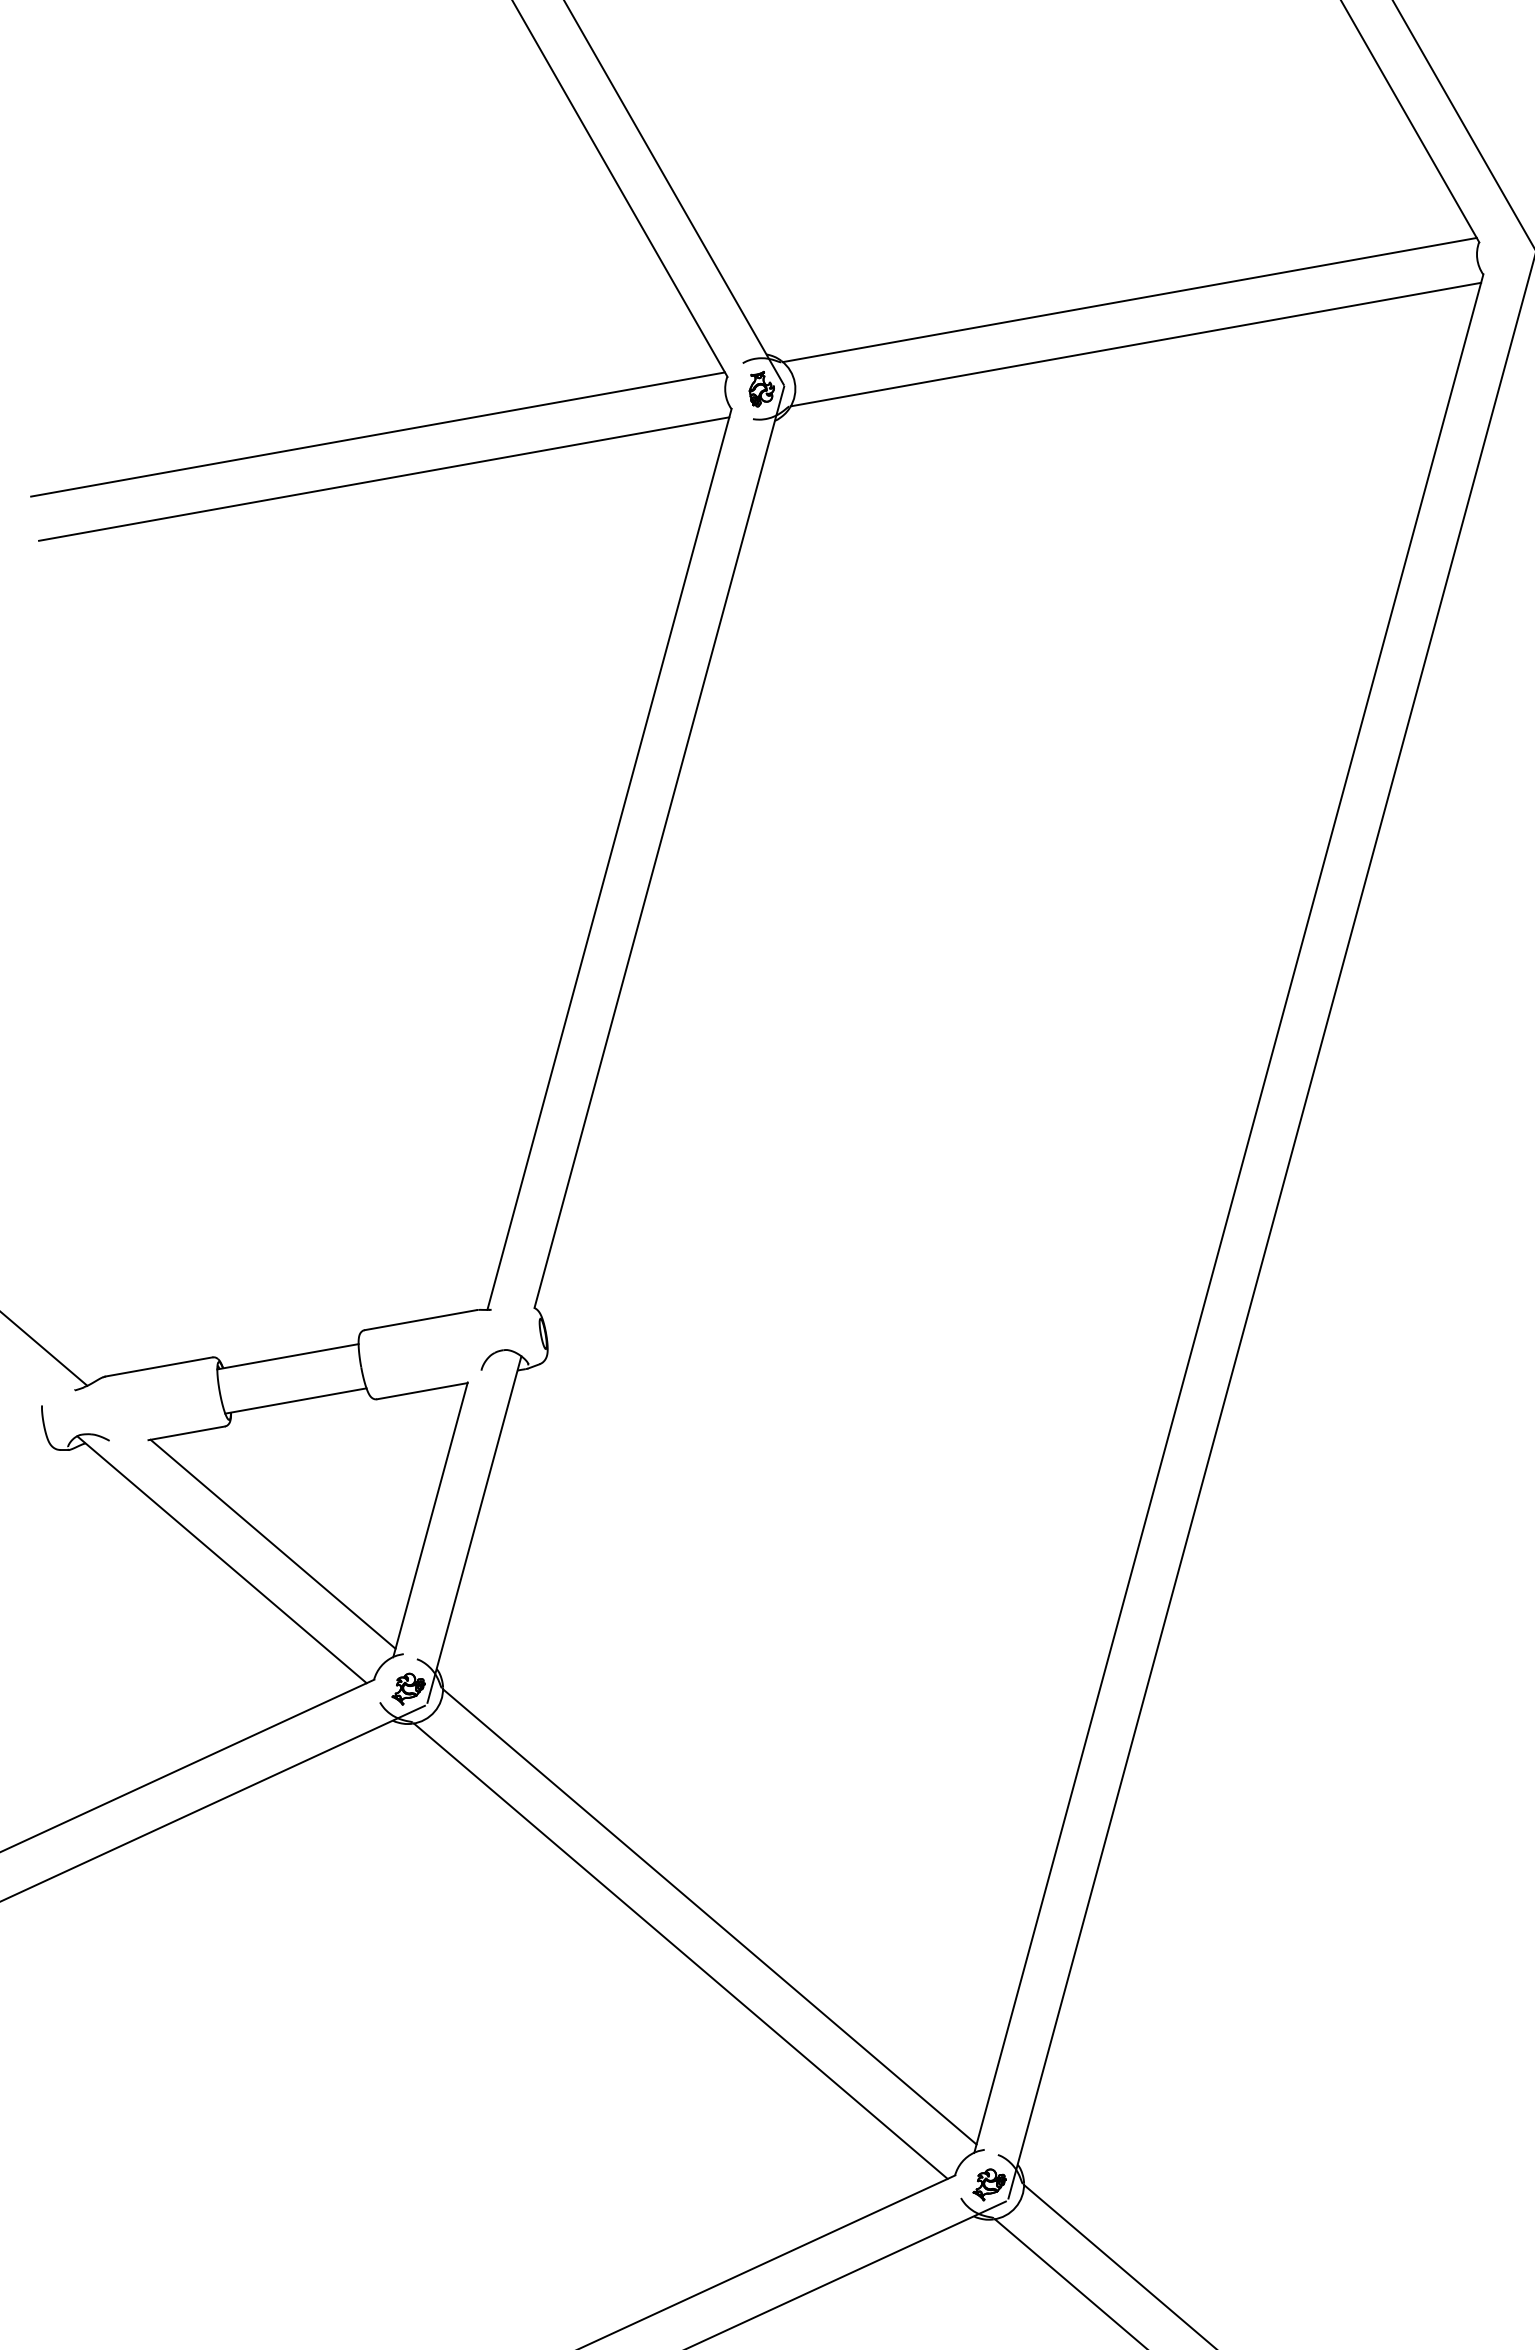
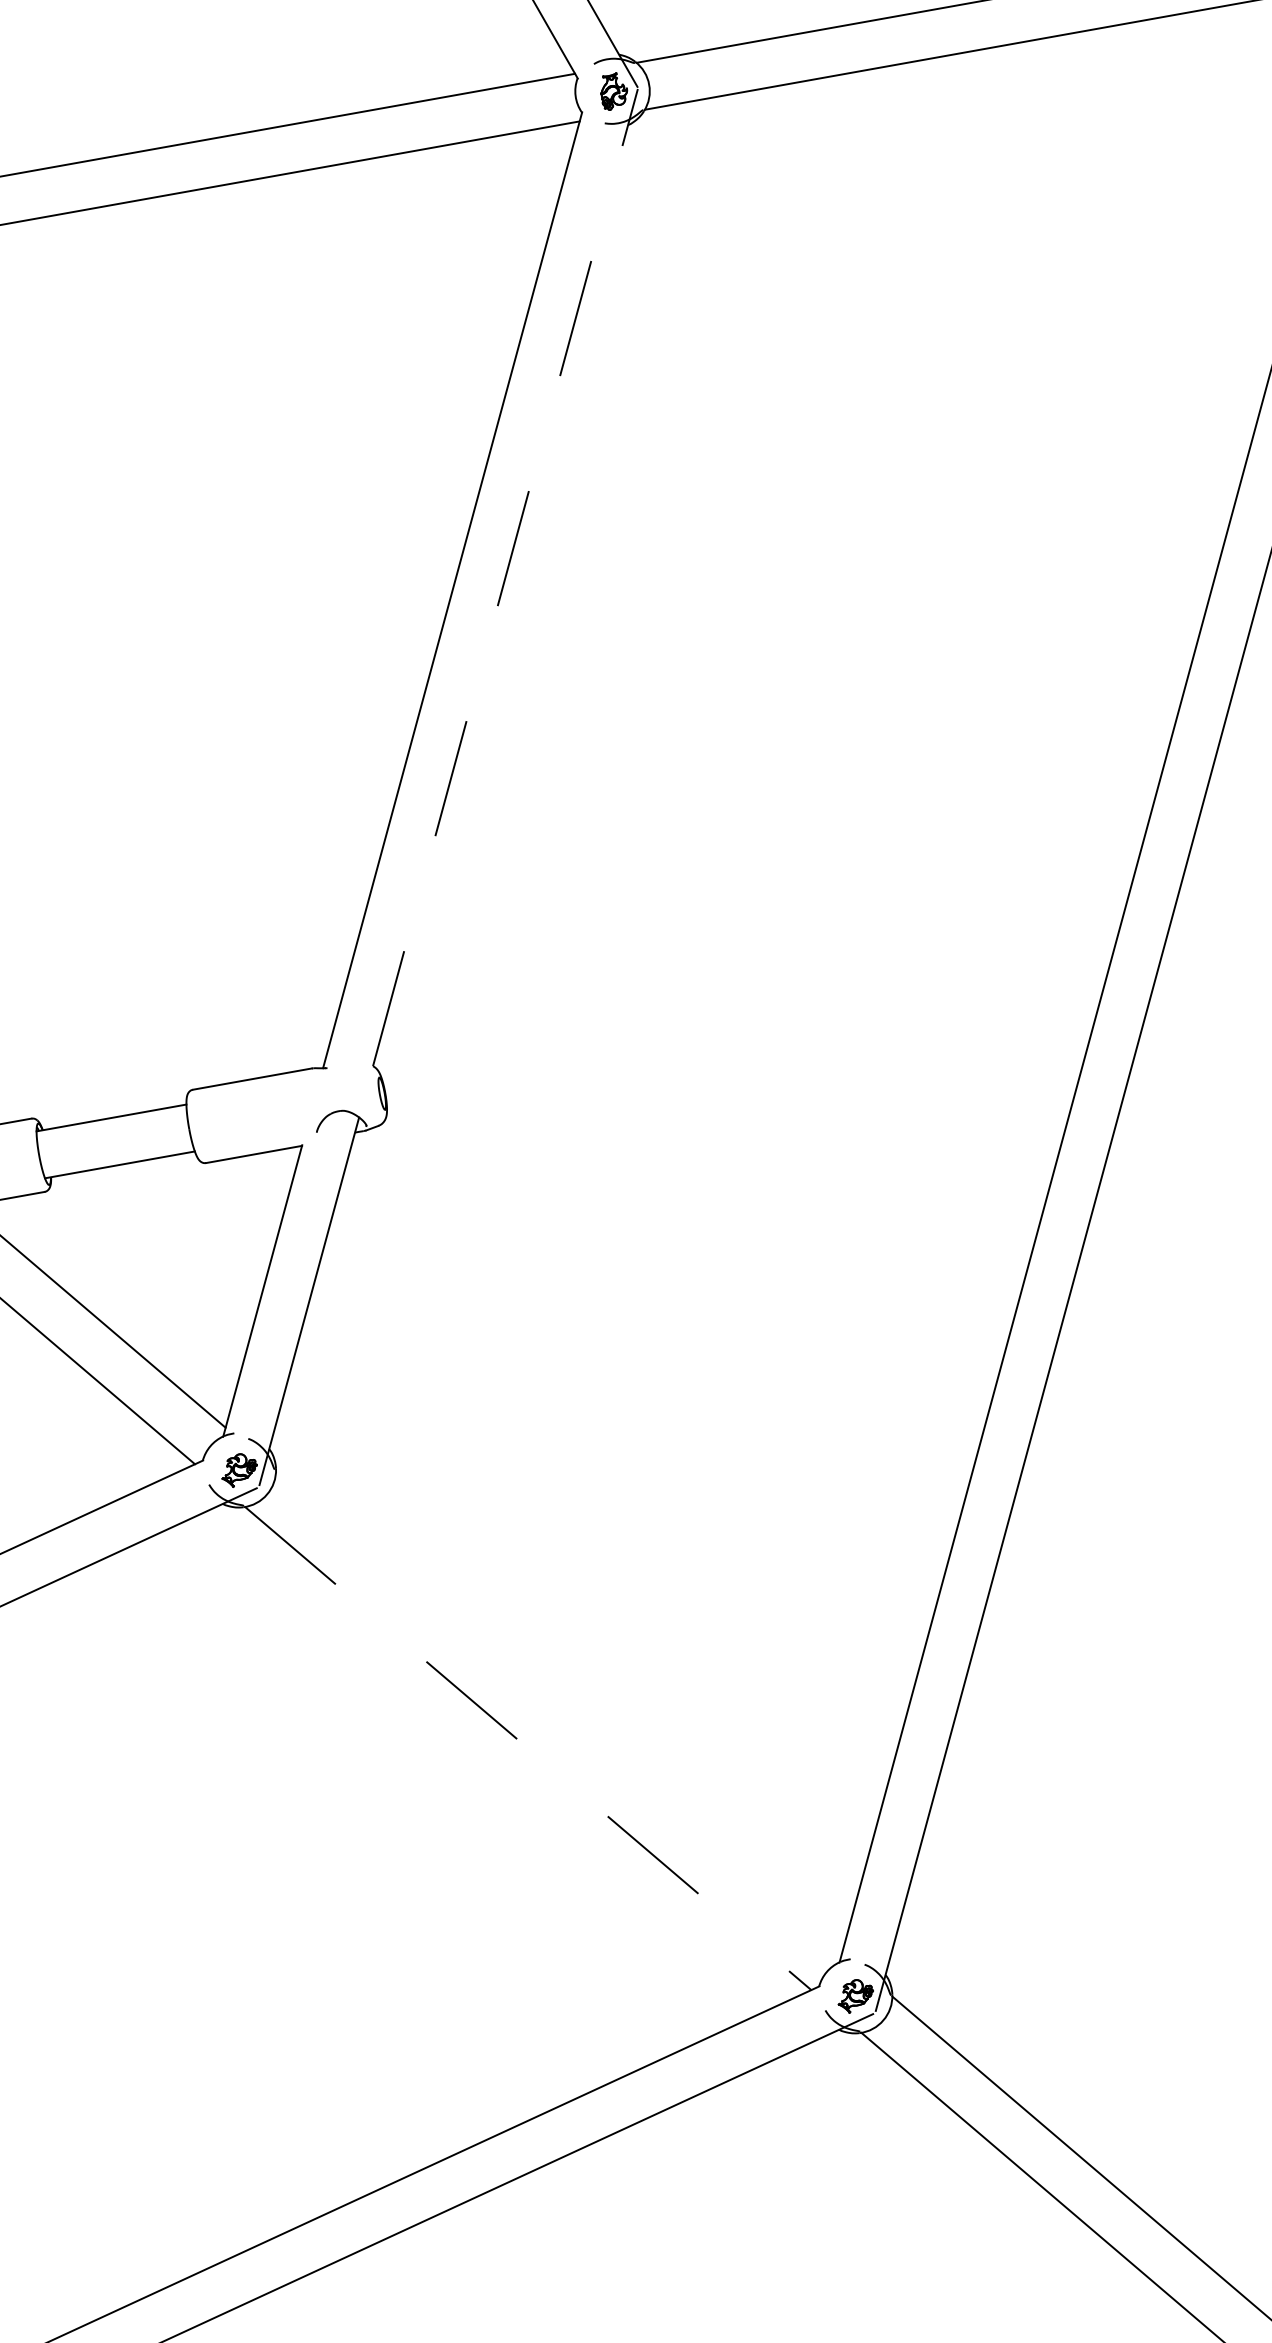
line: (659, 846) -> (505, 576), solid -> dashed
line: (709, 1916) -> (558, 1711), removed
line: (680, 1951) -> (527, 1748), solid -> dashed

